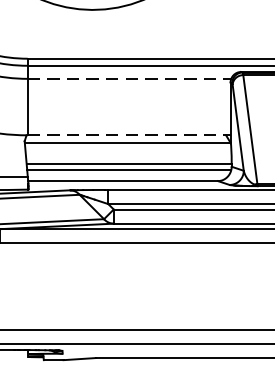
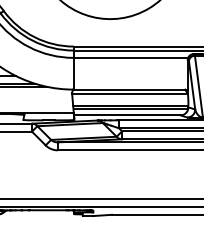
line: (130, 78) -> (131, 57), dashed -> solid
line: (130, 135) -> (131, 89), dashed -> solid

